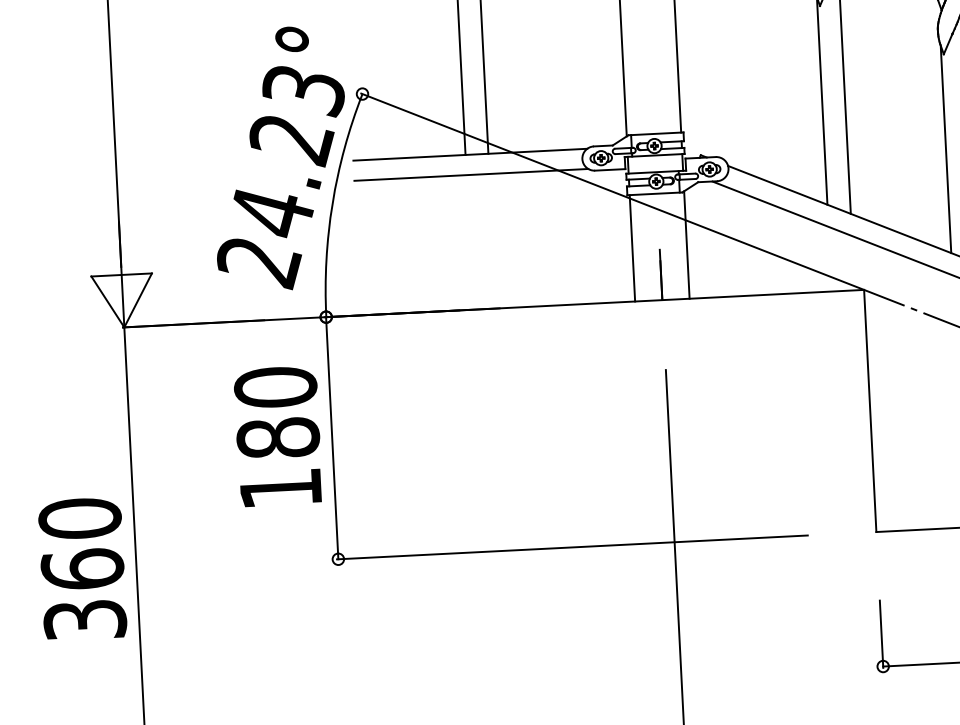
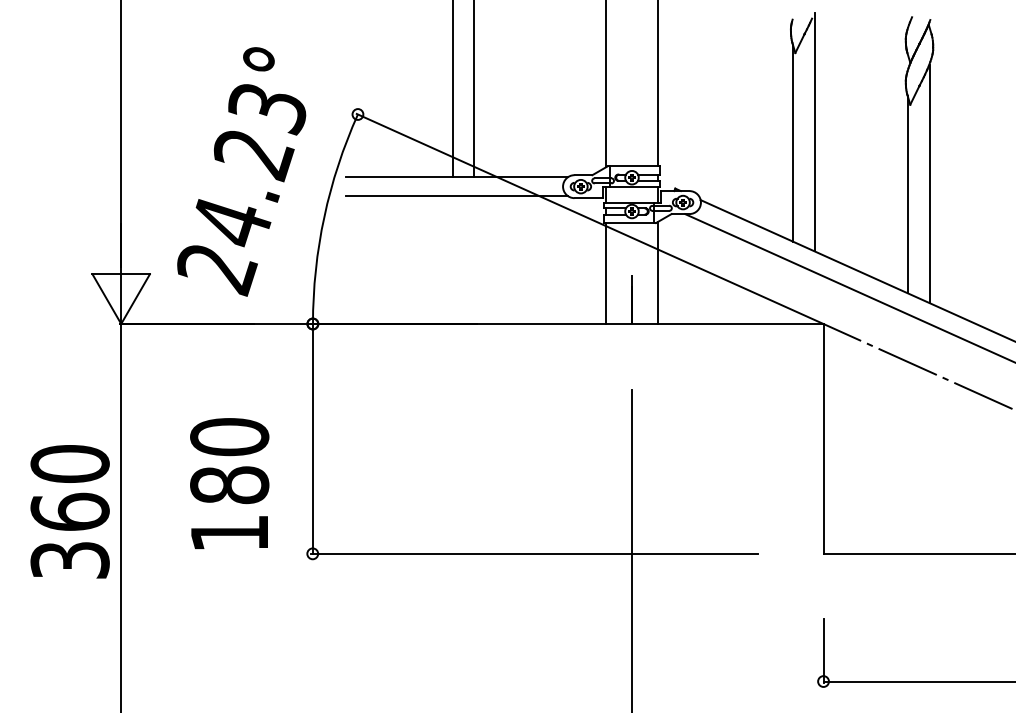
text: (279, 158) -> (241, 171), moved
text: (277, 436) -> (229, 483), moved
text: (81, 568) -> (69, 511), moved

